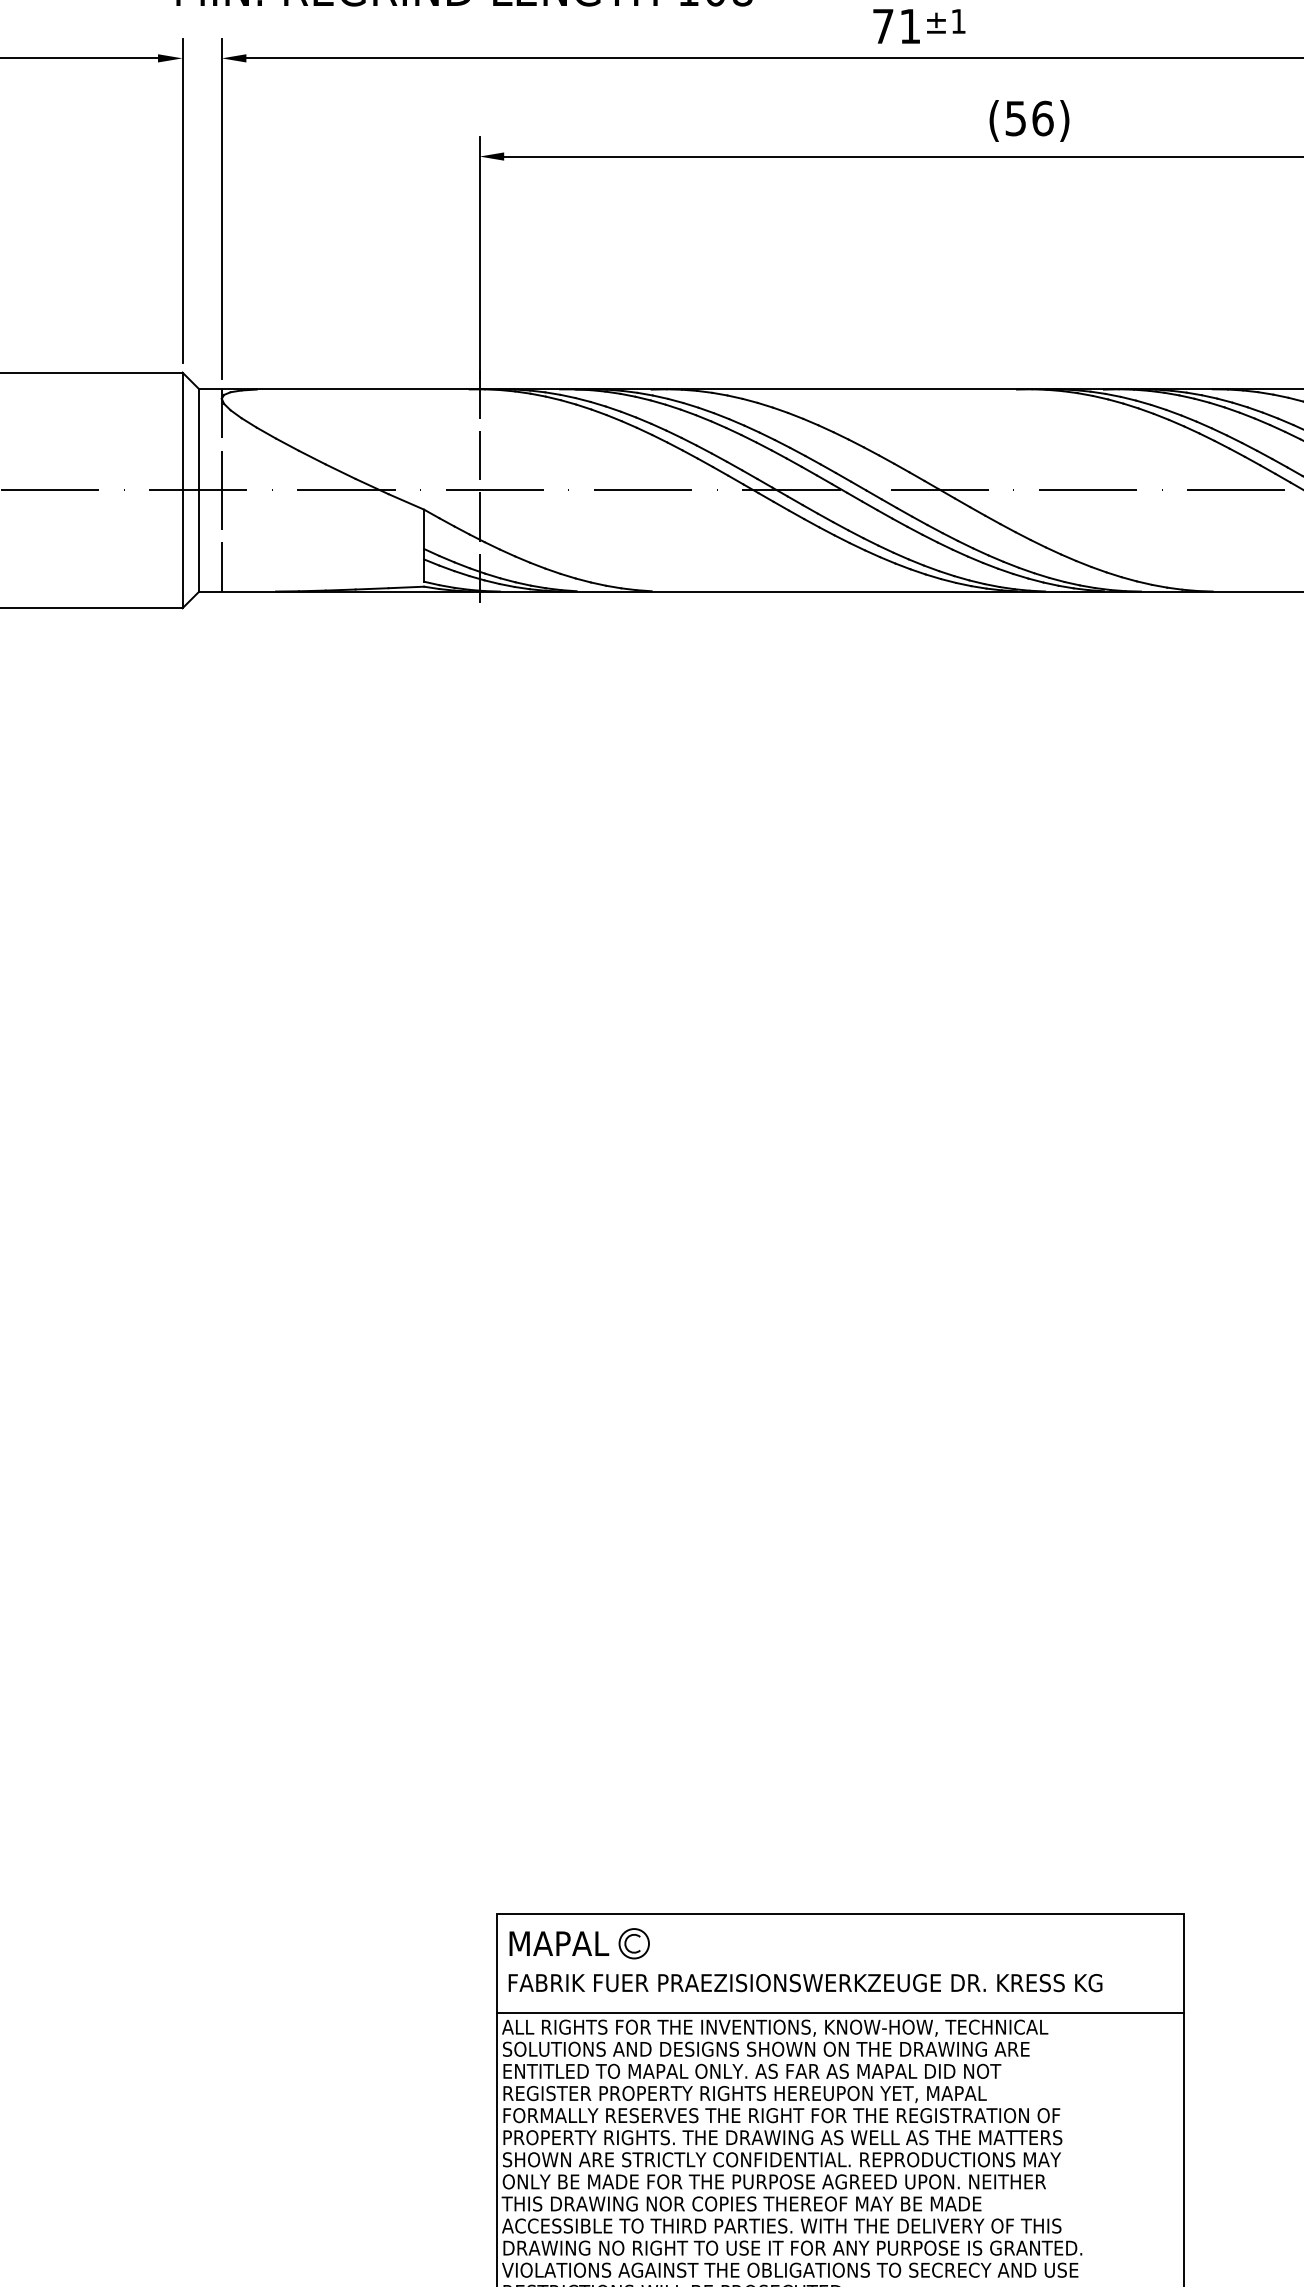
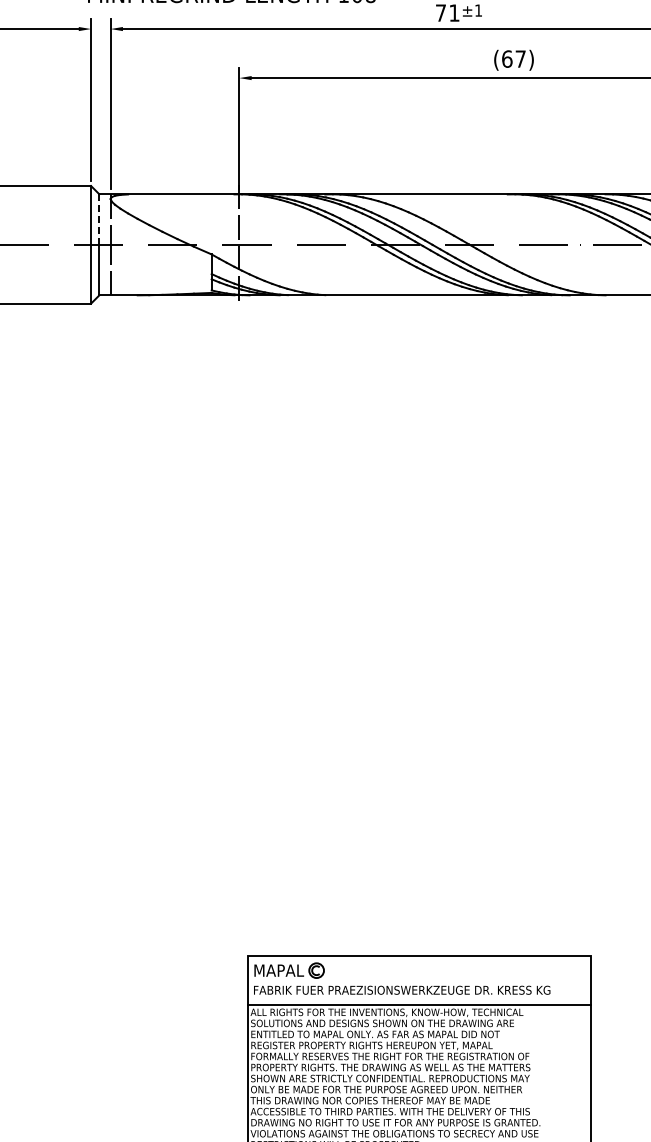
text: (1030, 117) -> (514, 58), (56) -> (67)
line: (199, 441) -> (99, 220), solid -> dashed

